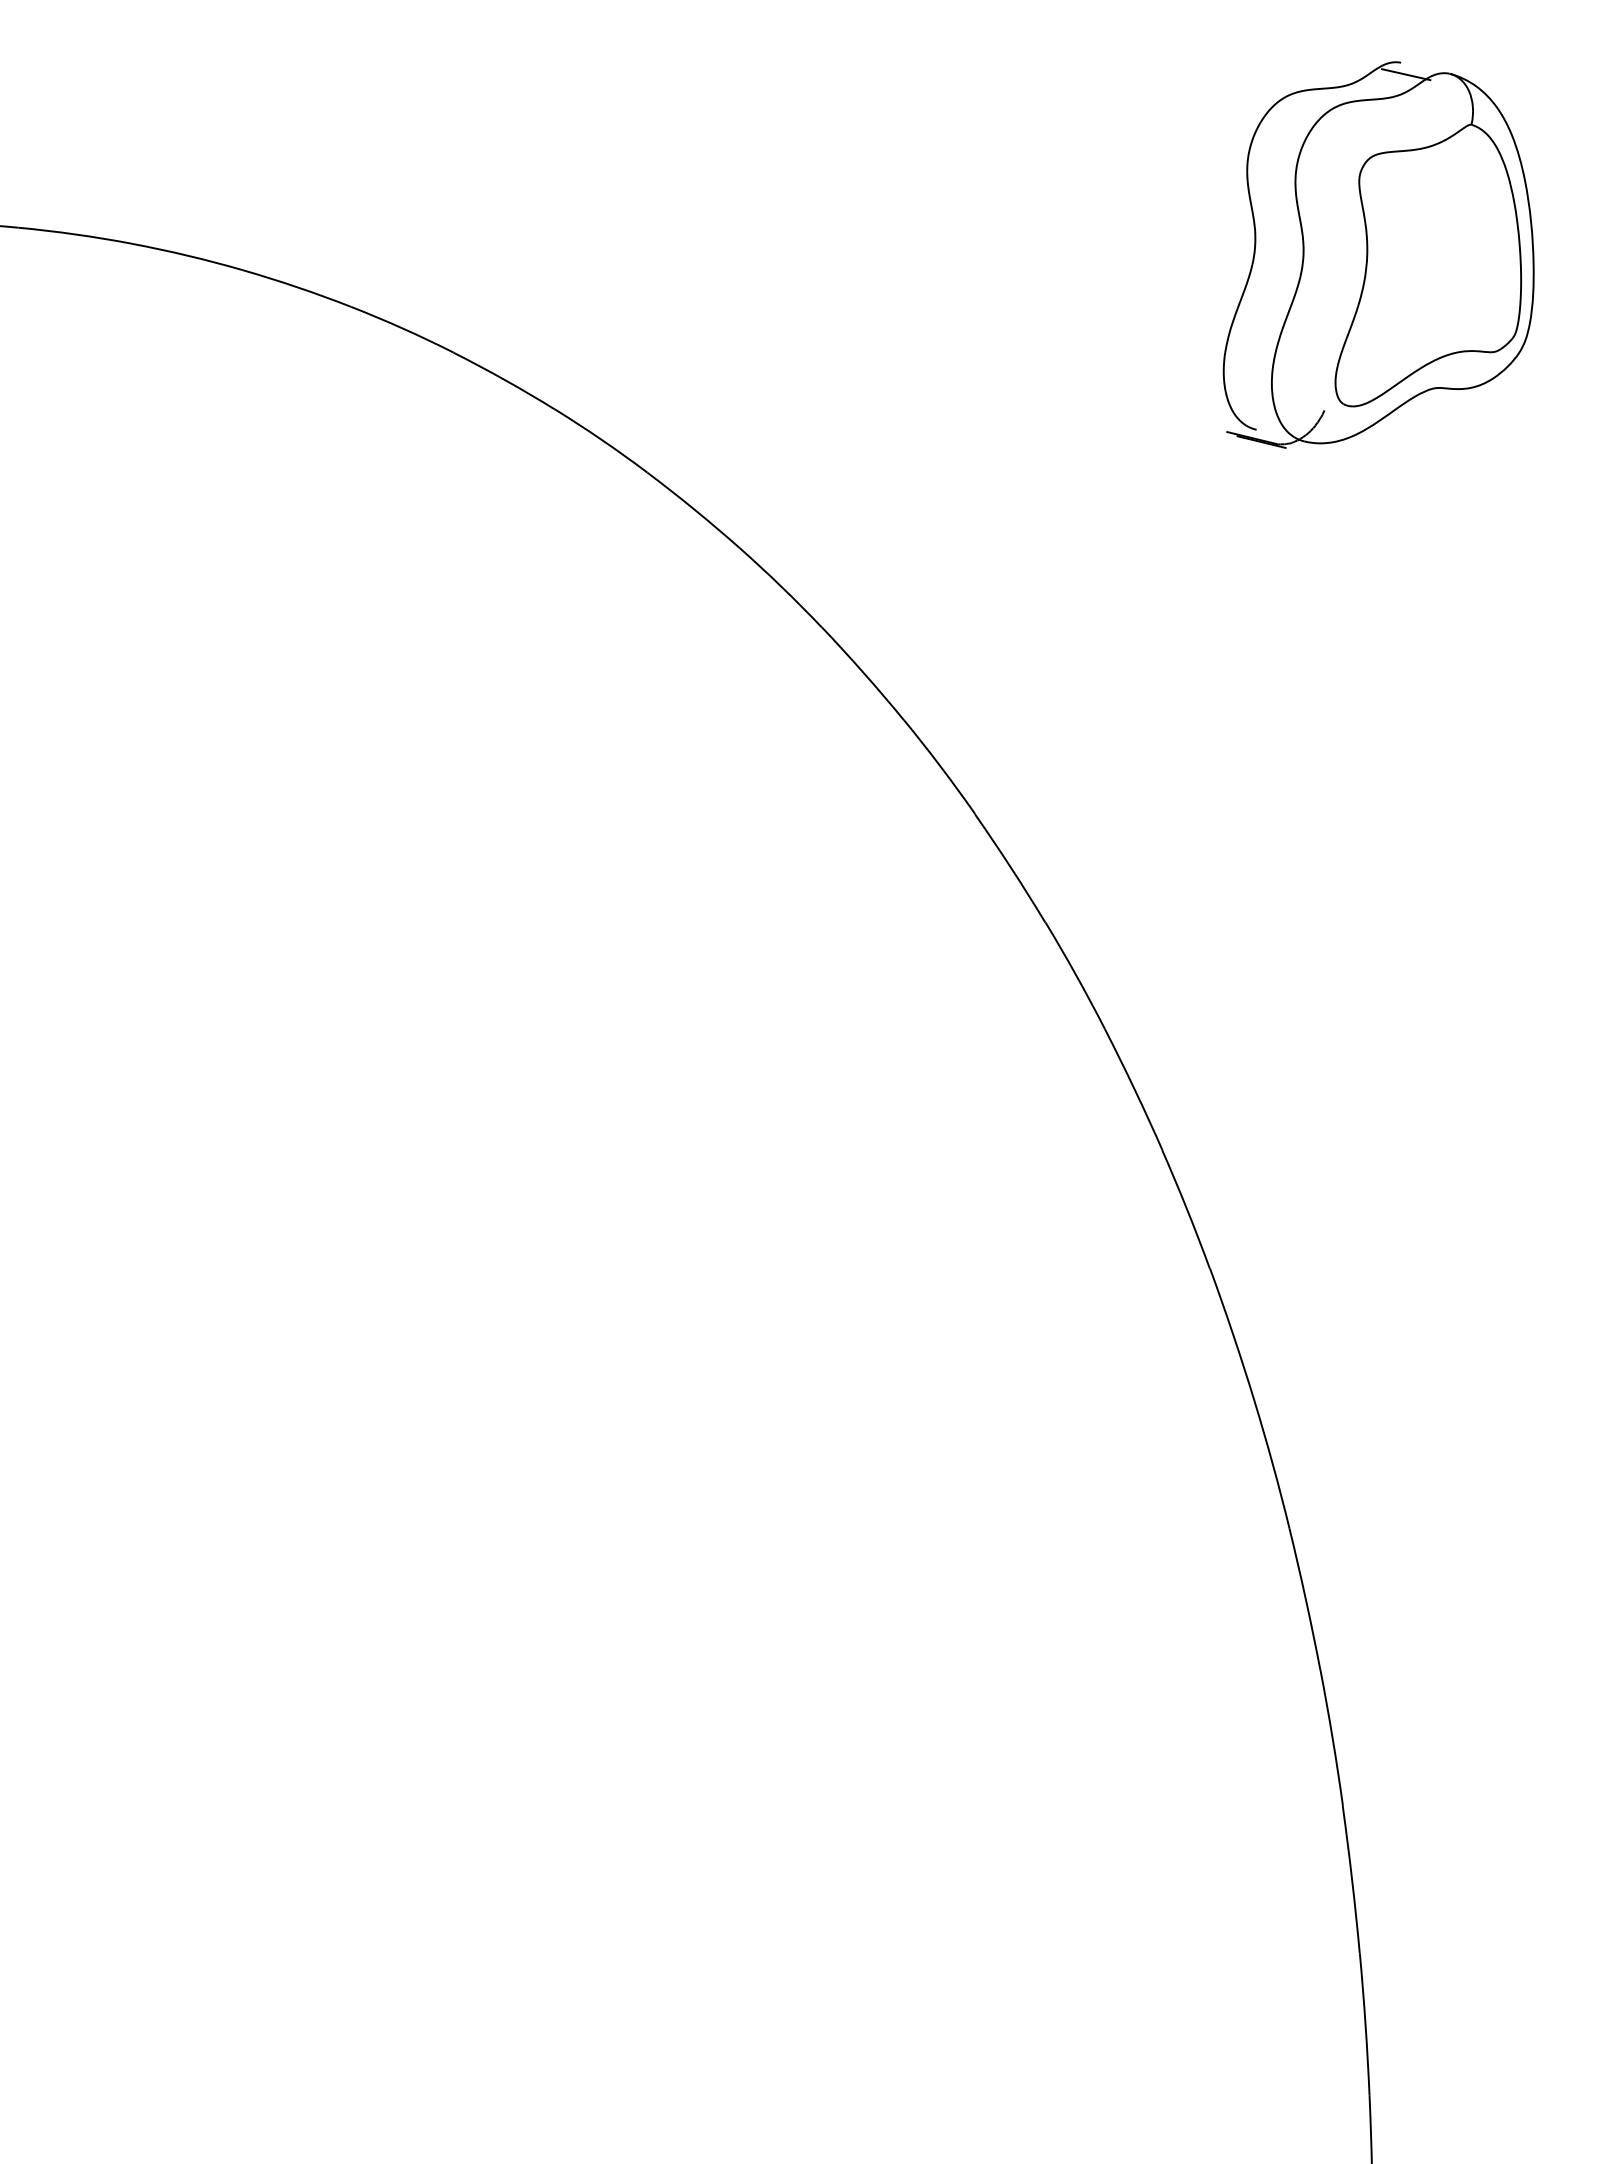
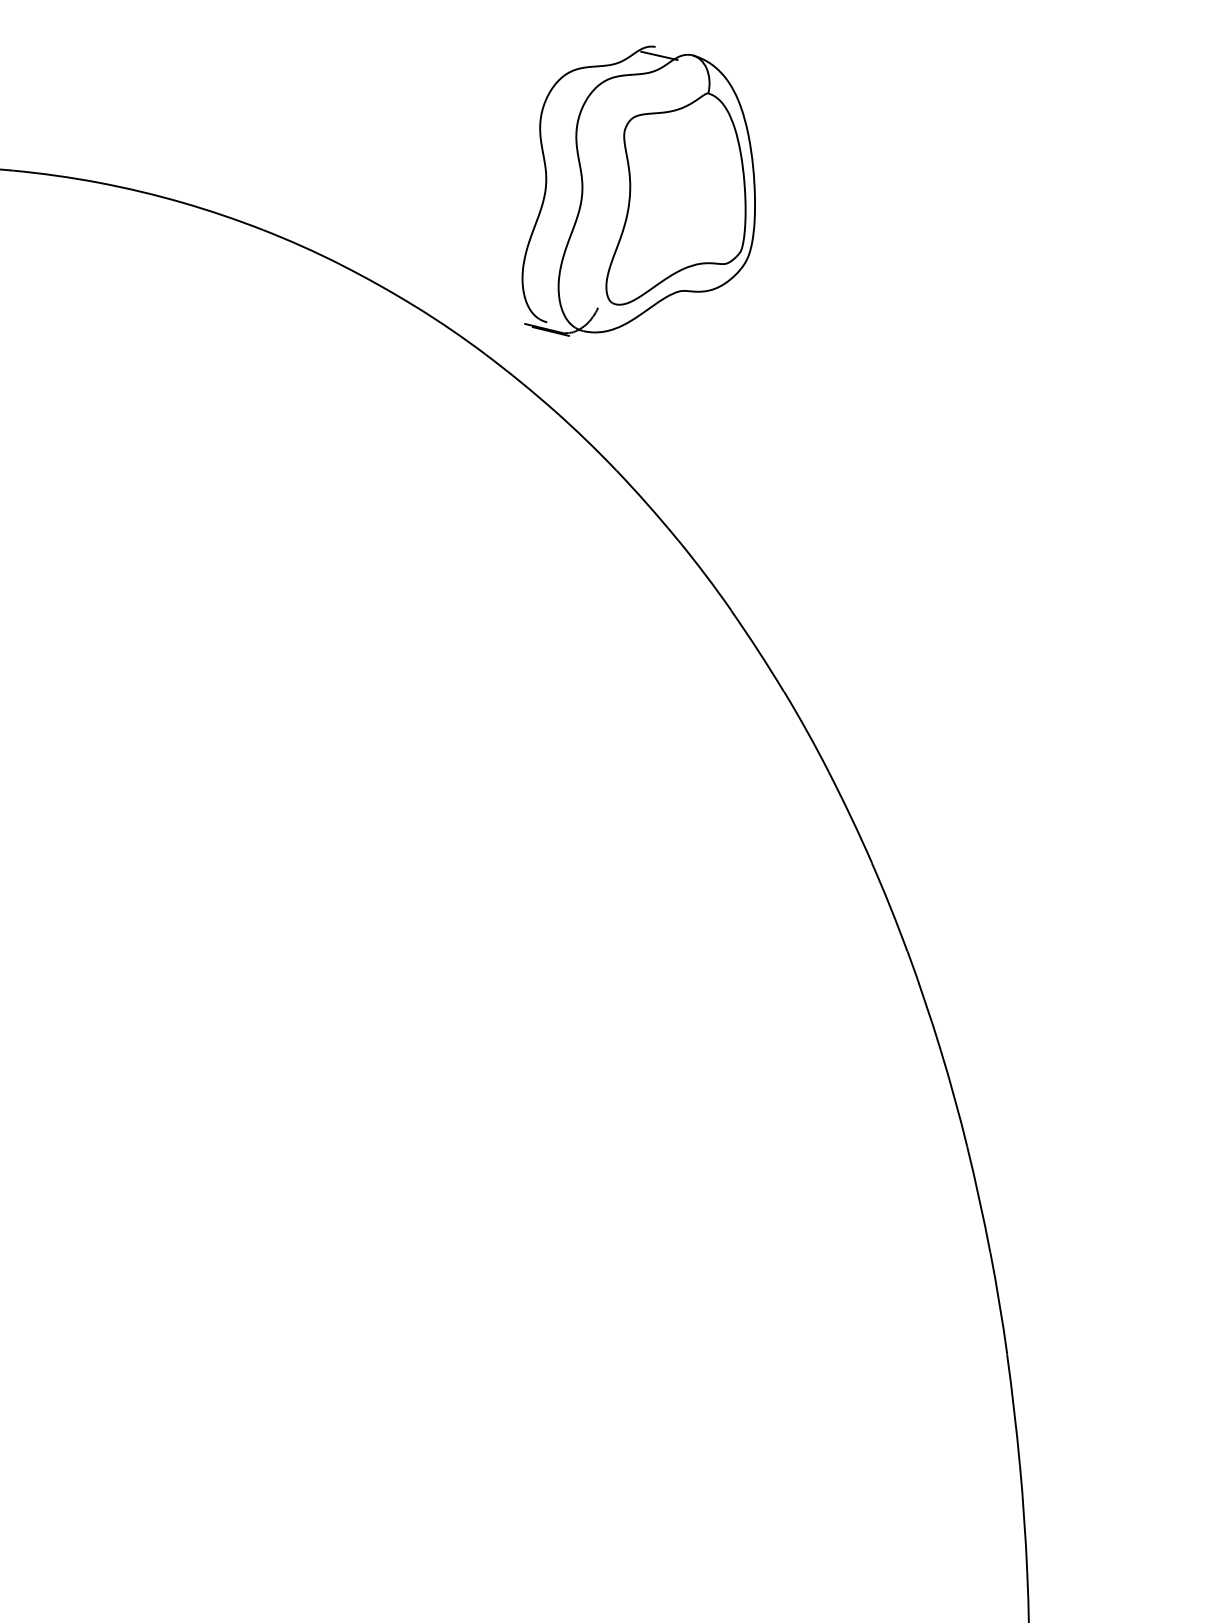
part: (1378, 254) -> (638, 190), moved

